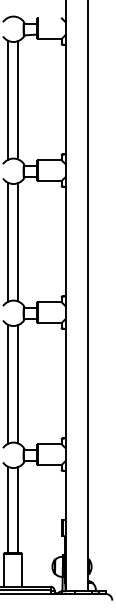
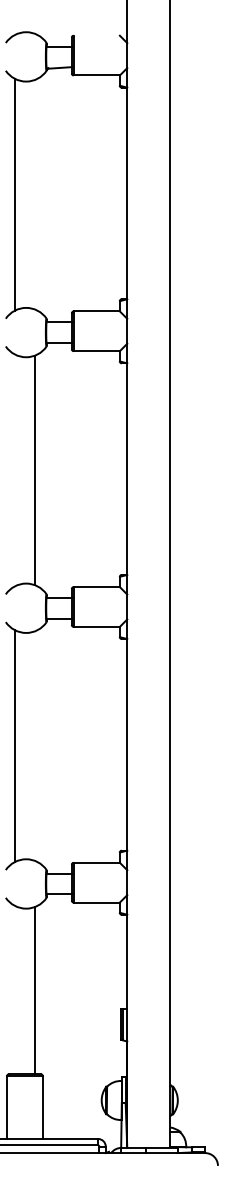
line: (18, 100) -> (35, 195), removed
line: (7, 242) -> (14, 470), removed
line: (18, 384) -> (35, 746), removed
line: (7, 509) -> (14, 989), removed

